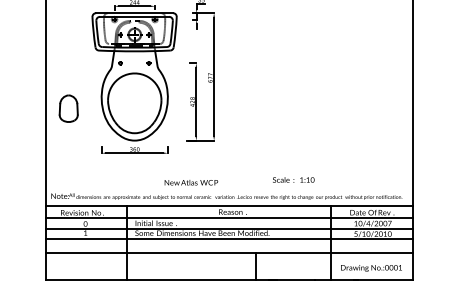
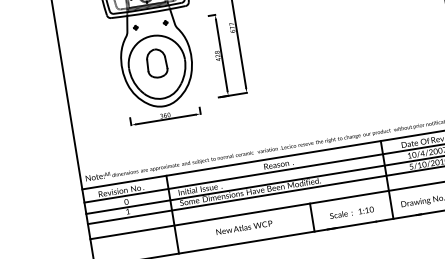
part: (68, 108) -> (156, 63), moved
text: (293, 179) -> (351, 212), moved
text: (191, 182) -> (244, 227), moved

